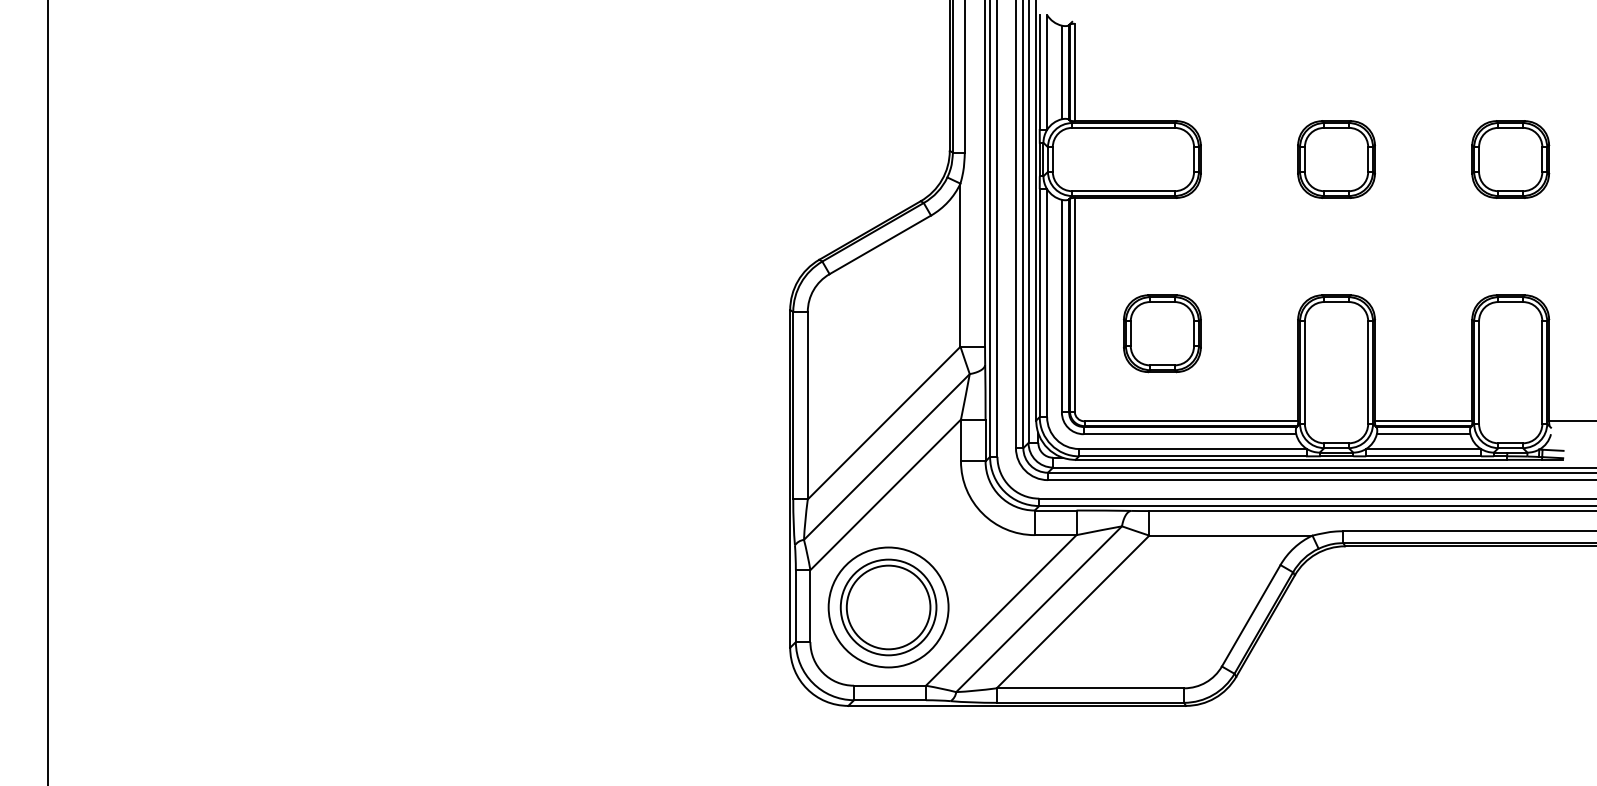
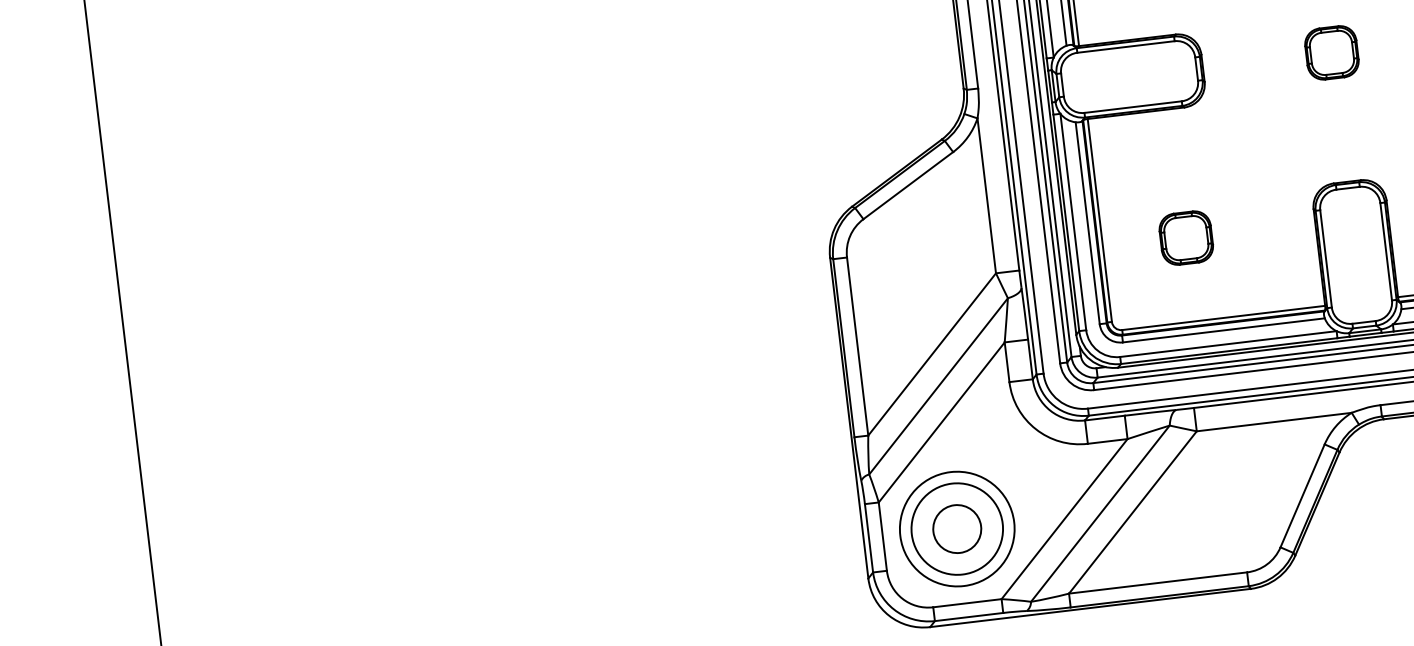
part: (1336, 159) -> (1331, 52), size x0.7
part: (1162, 333) -> (1186, 237), size x0.7
circle: (888, 607) -> (957, 529), size x0.6

